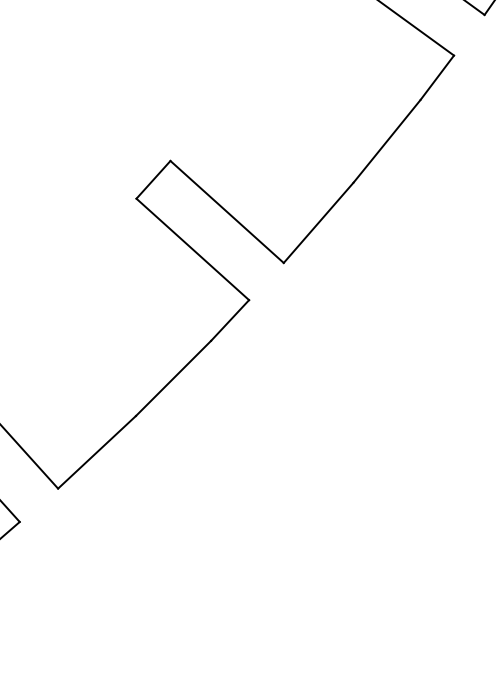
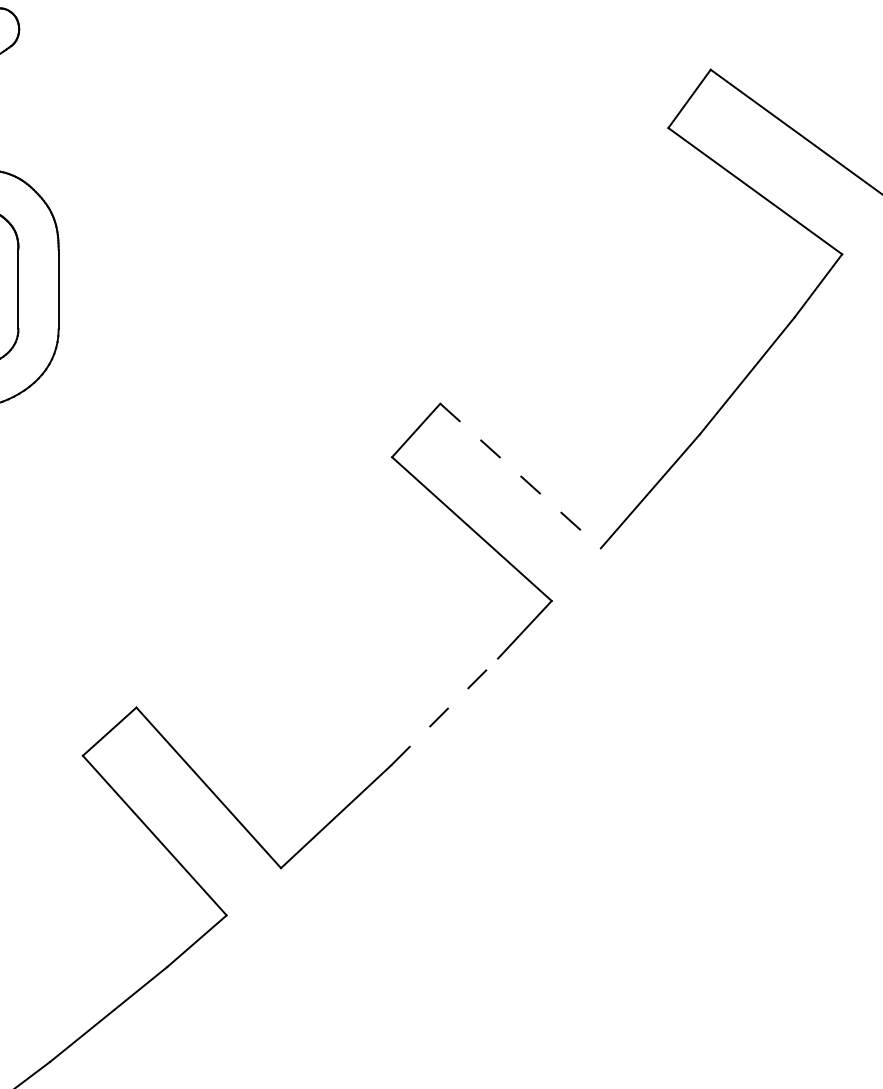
line: (227, 212) -> (520, 476), solid -> dashed
line: (174, 378) -> (445, 711), solid -> dashed

